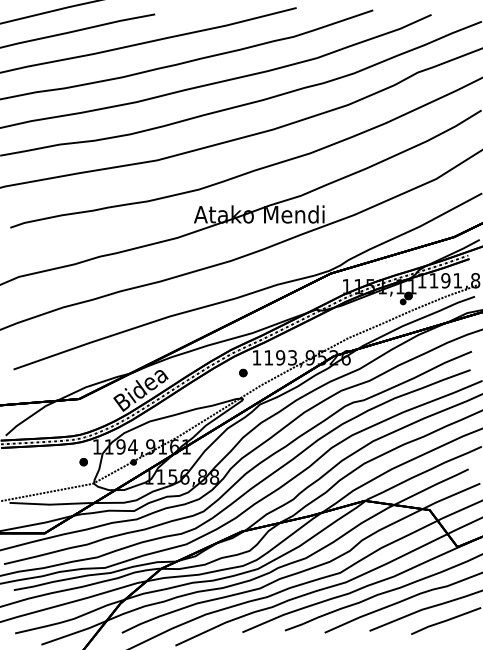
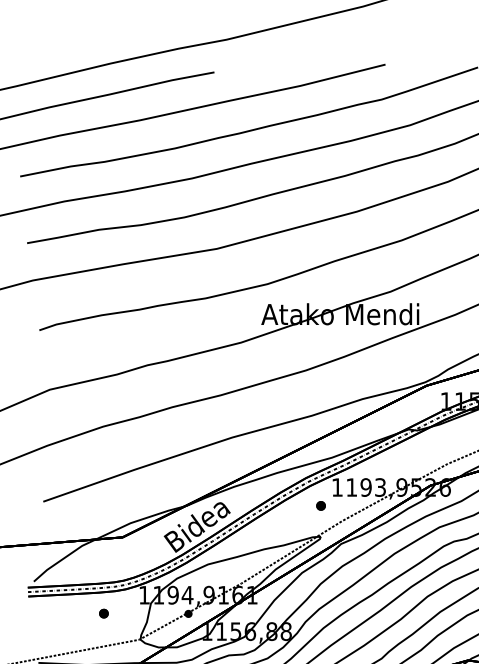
part: (83, 462) -> (103, 614), moved

